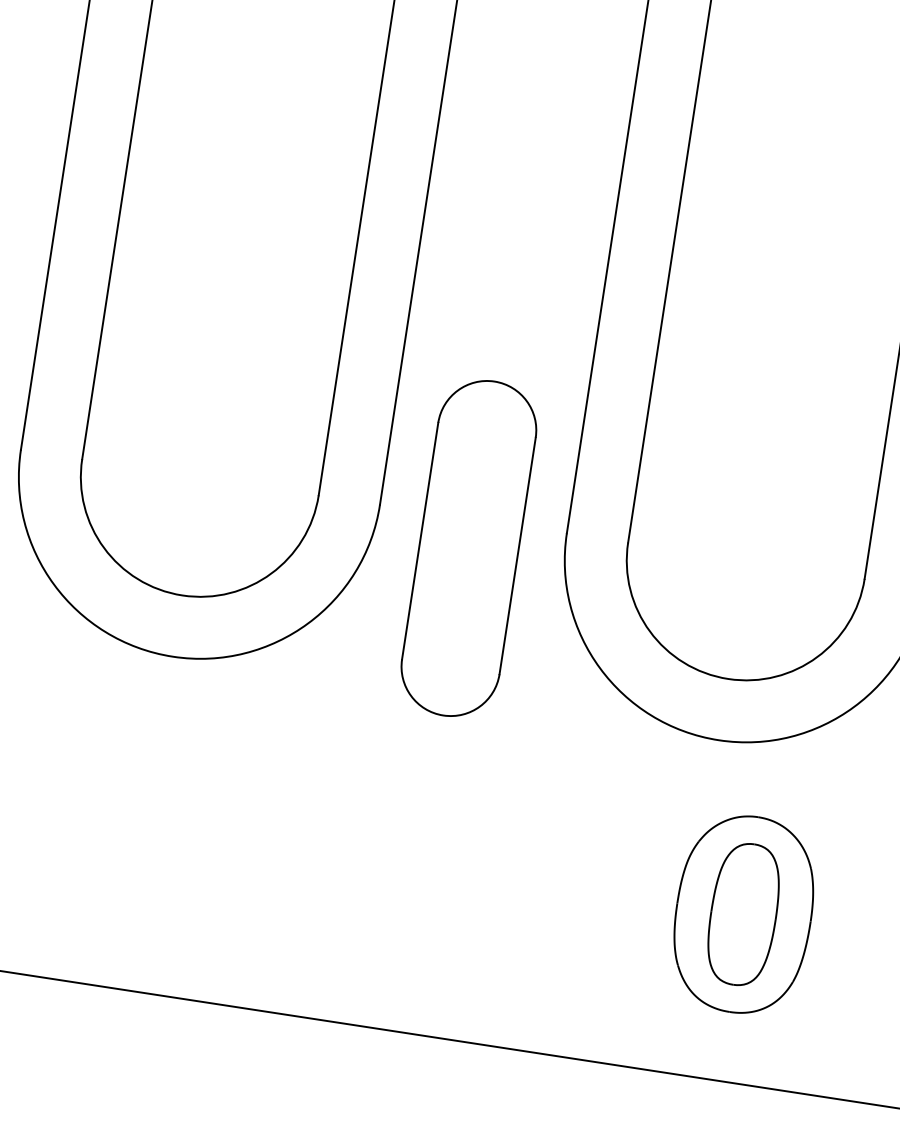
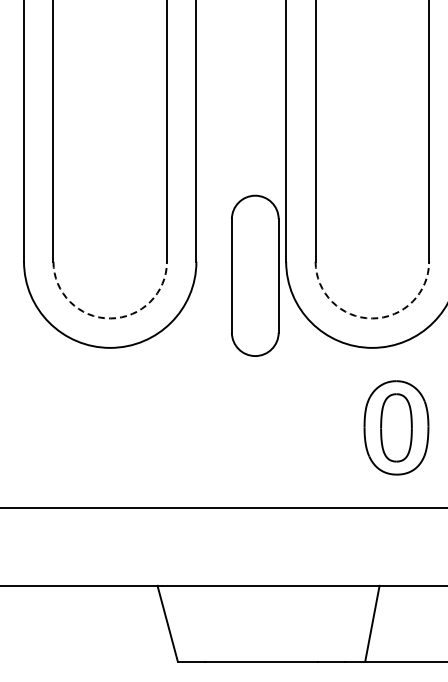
part: (469, 547) -> (255, 275), moved
arc: (182, 595) -> (110, 318), solid -> dashed
arc: (728, 679) -> (372, 318), solid -> dashed

